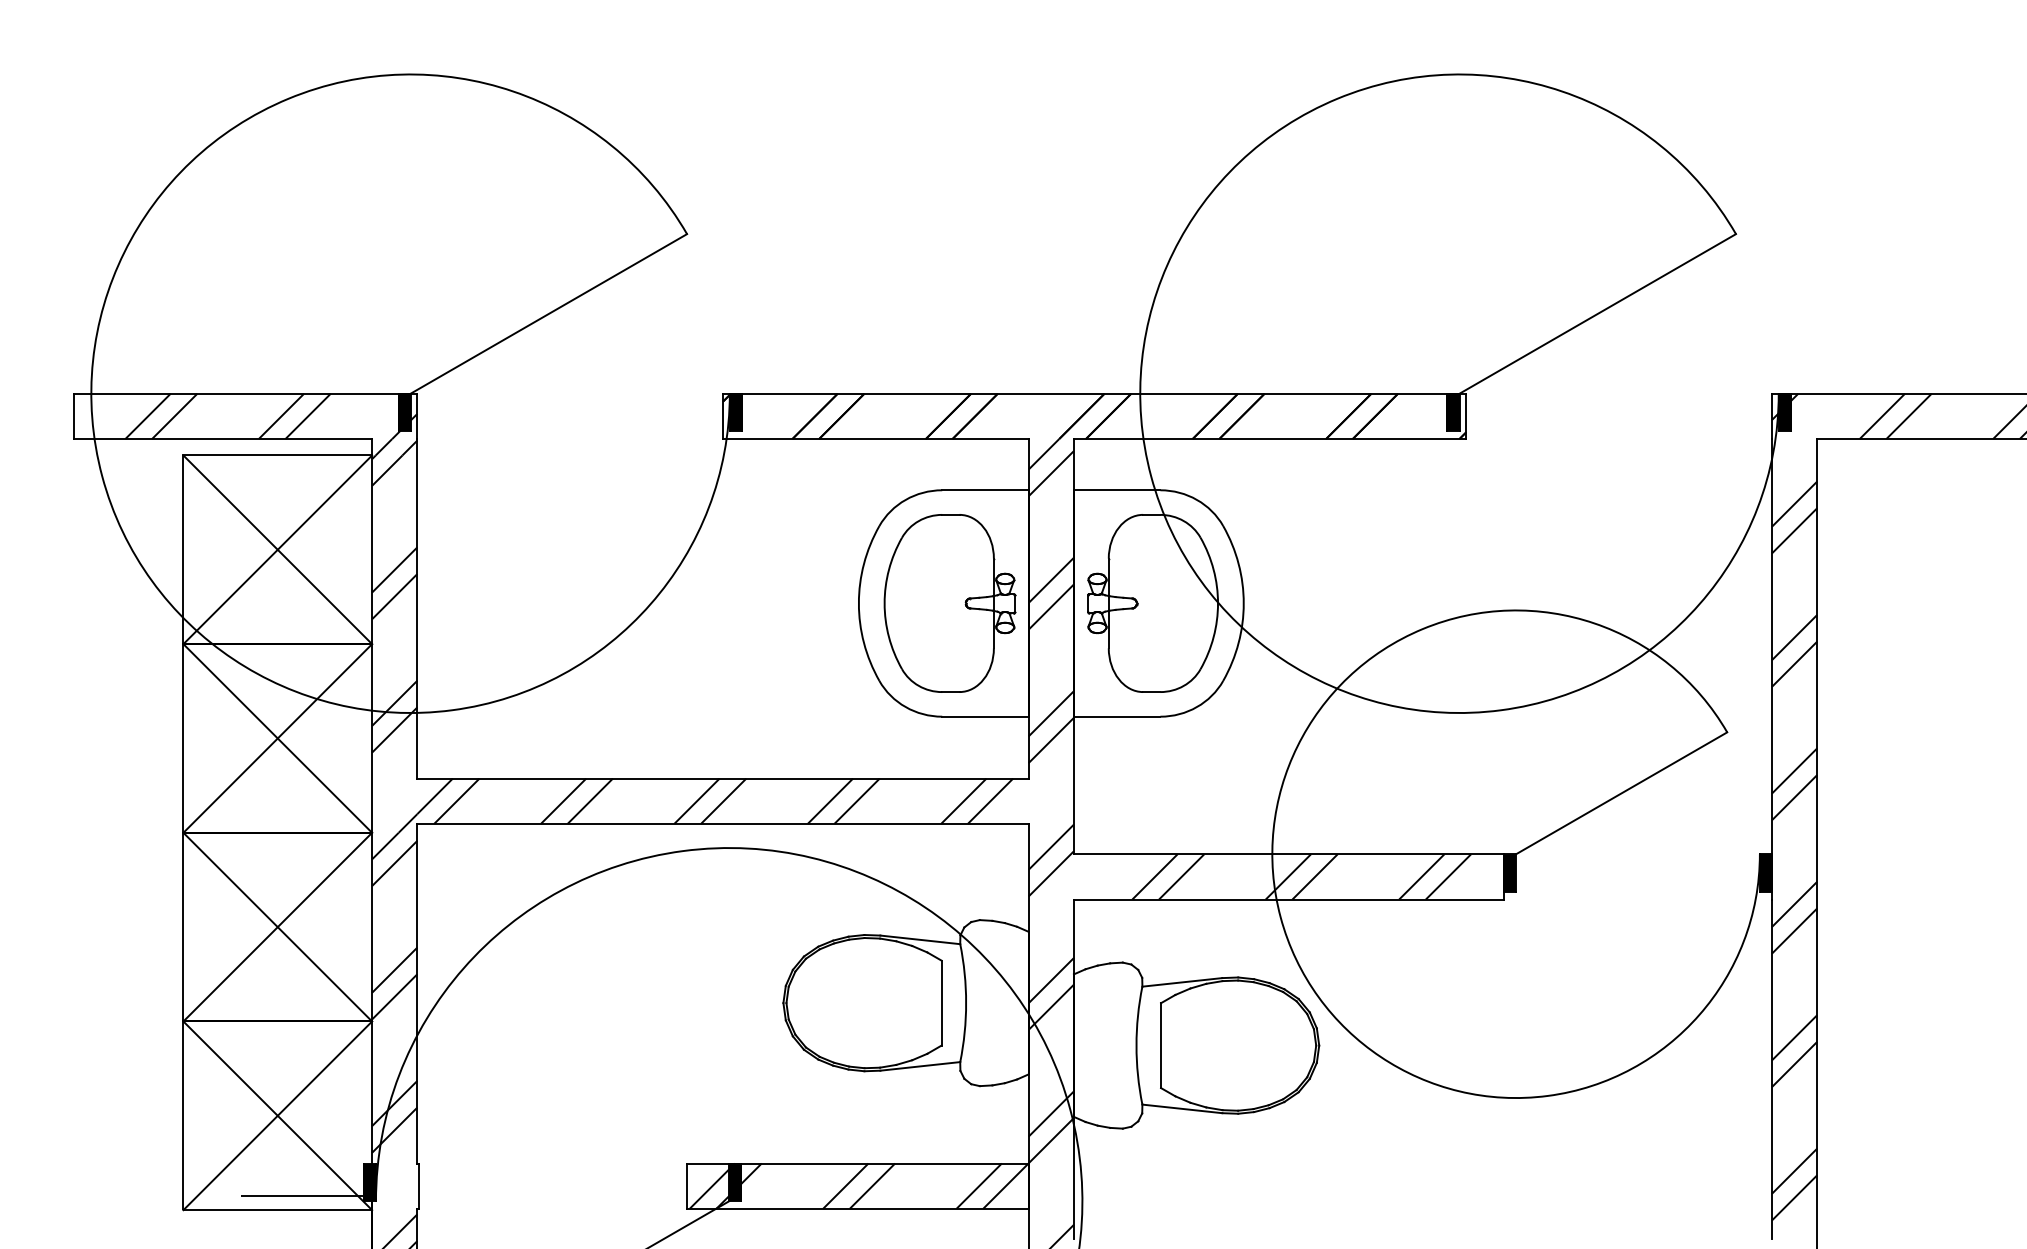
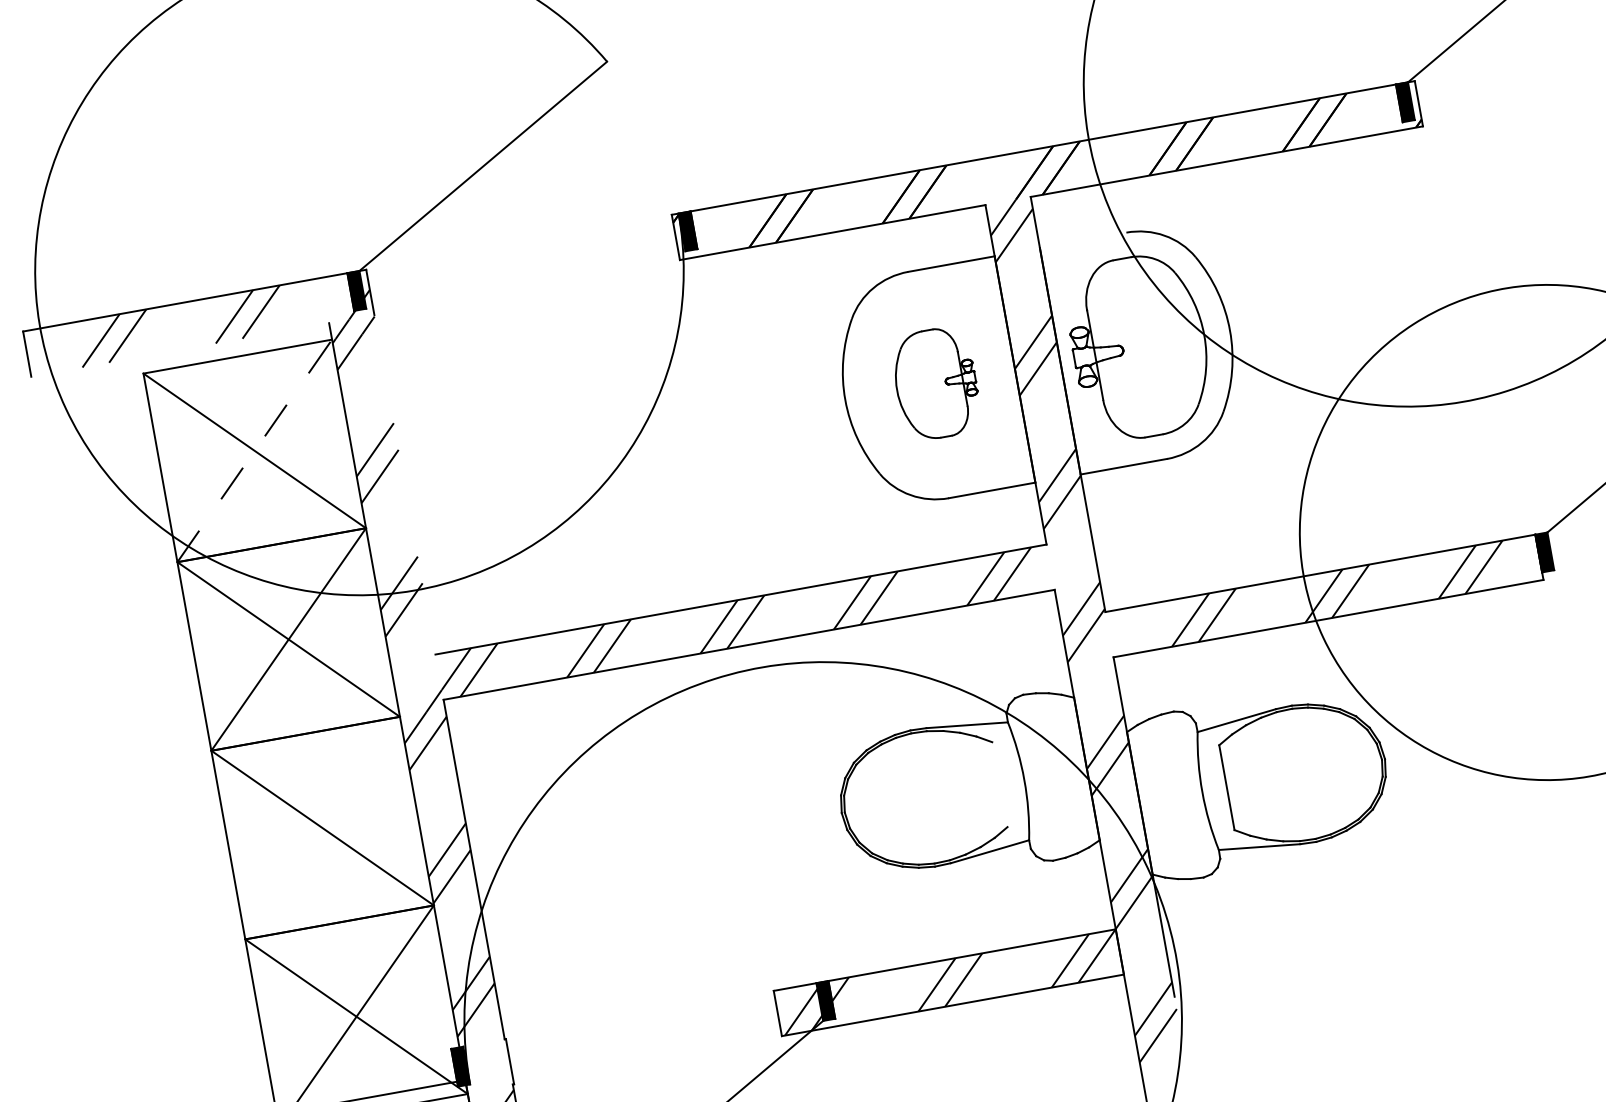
line: (223, 439) -> (180, 350), removed
line: (1116, 490) -> (1082, 240), removed
line: (278, 549) -> (255, 450), solid -> dashed
part: (949, 603) -> (935, 383), size x0.6
line: (417, 608) -> (404, 484), removed
line: (277, 926) -> (322, 827), removed
line: (941, 1002) -> (999, 784), removed

